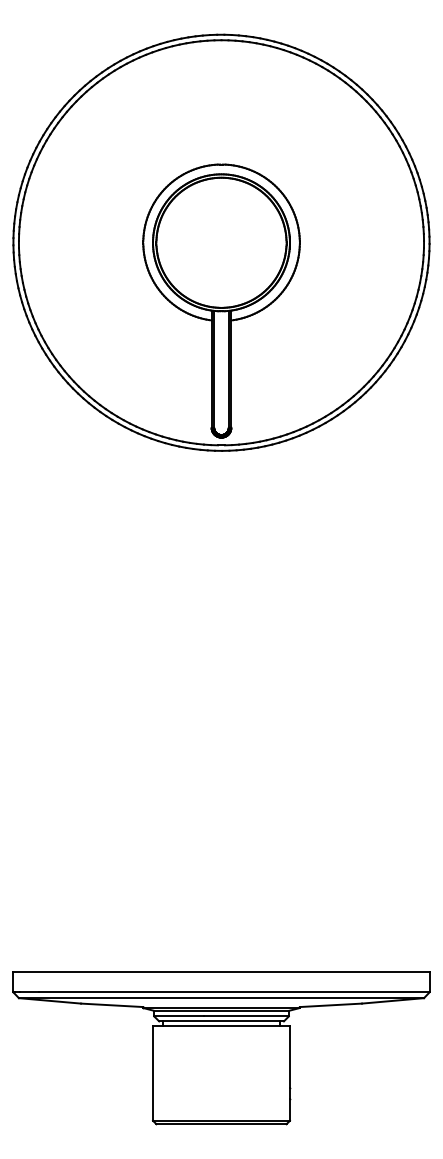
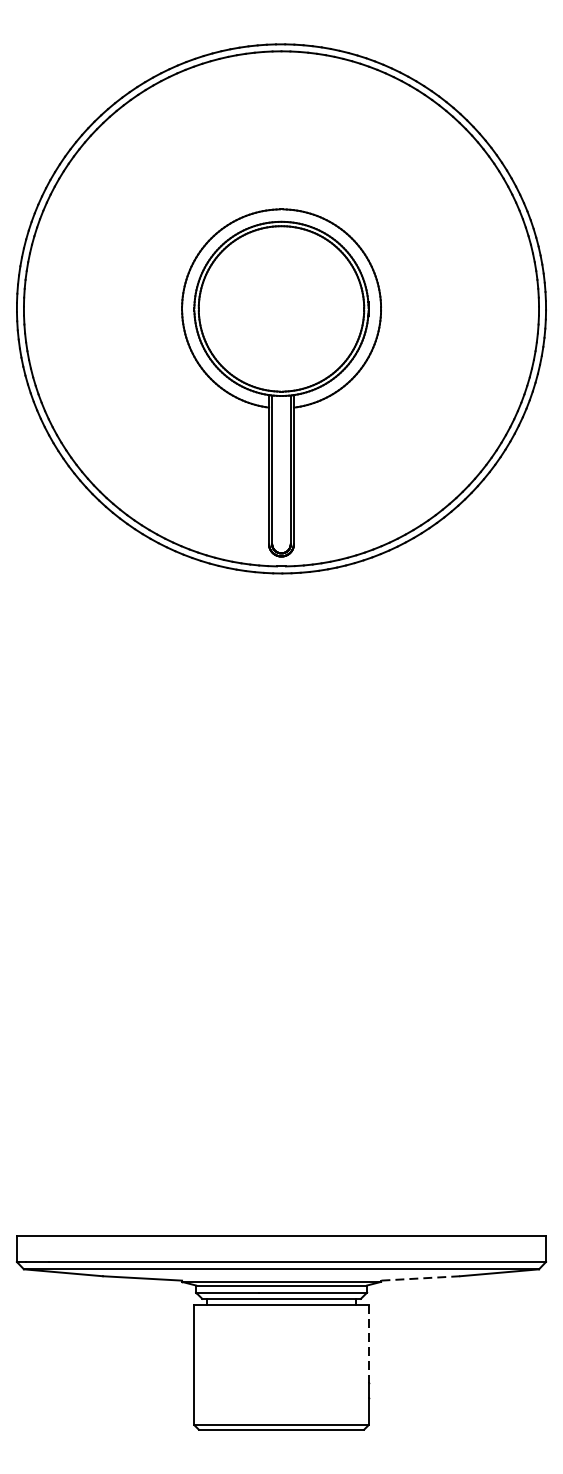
line: (330, 1005) -> (420, 1278), solid -> dashed
line: (289, 1056) -> (367, 1343), solid -> dashed

